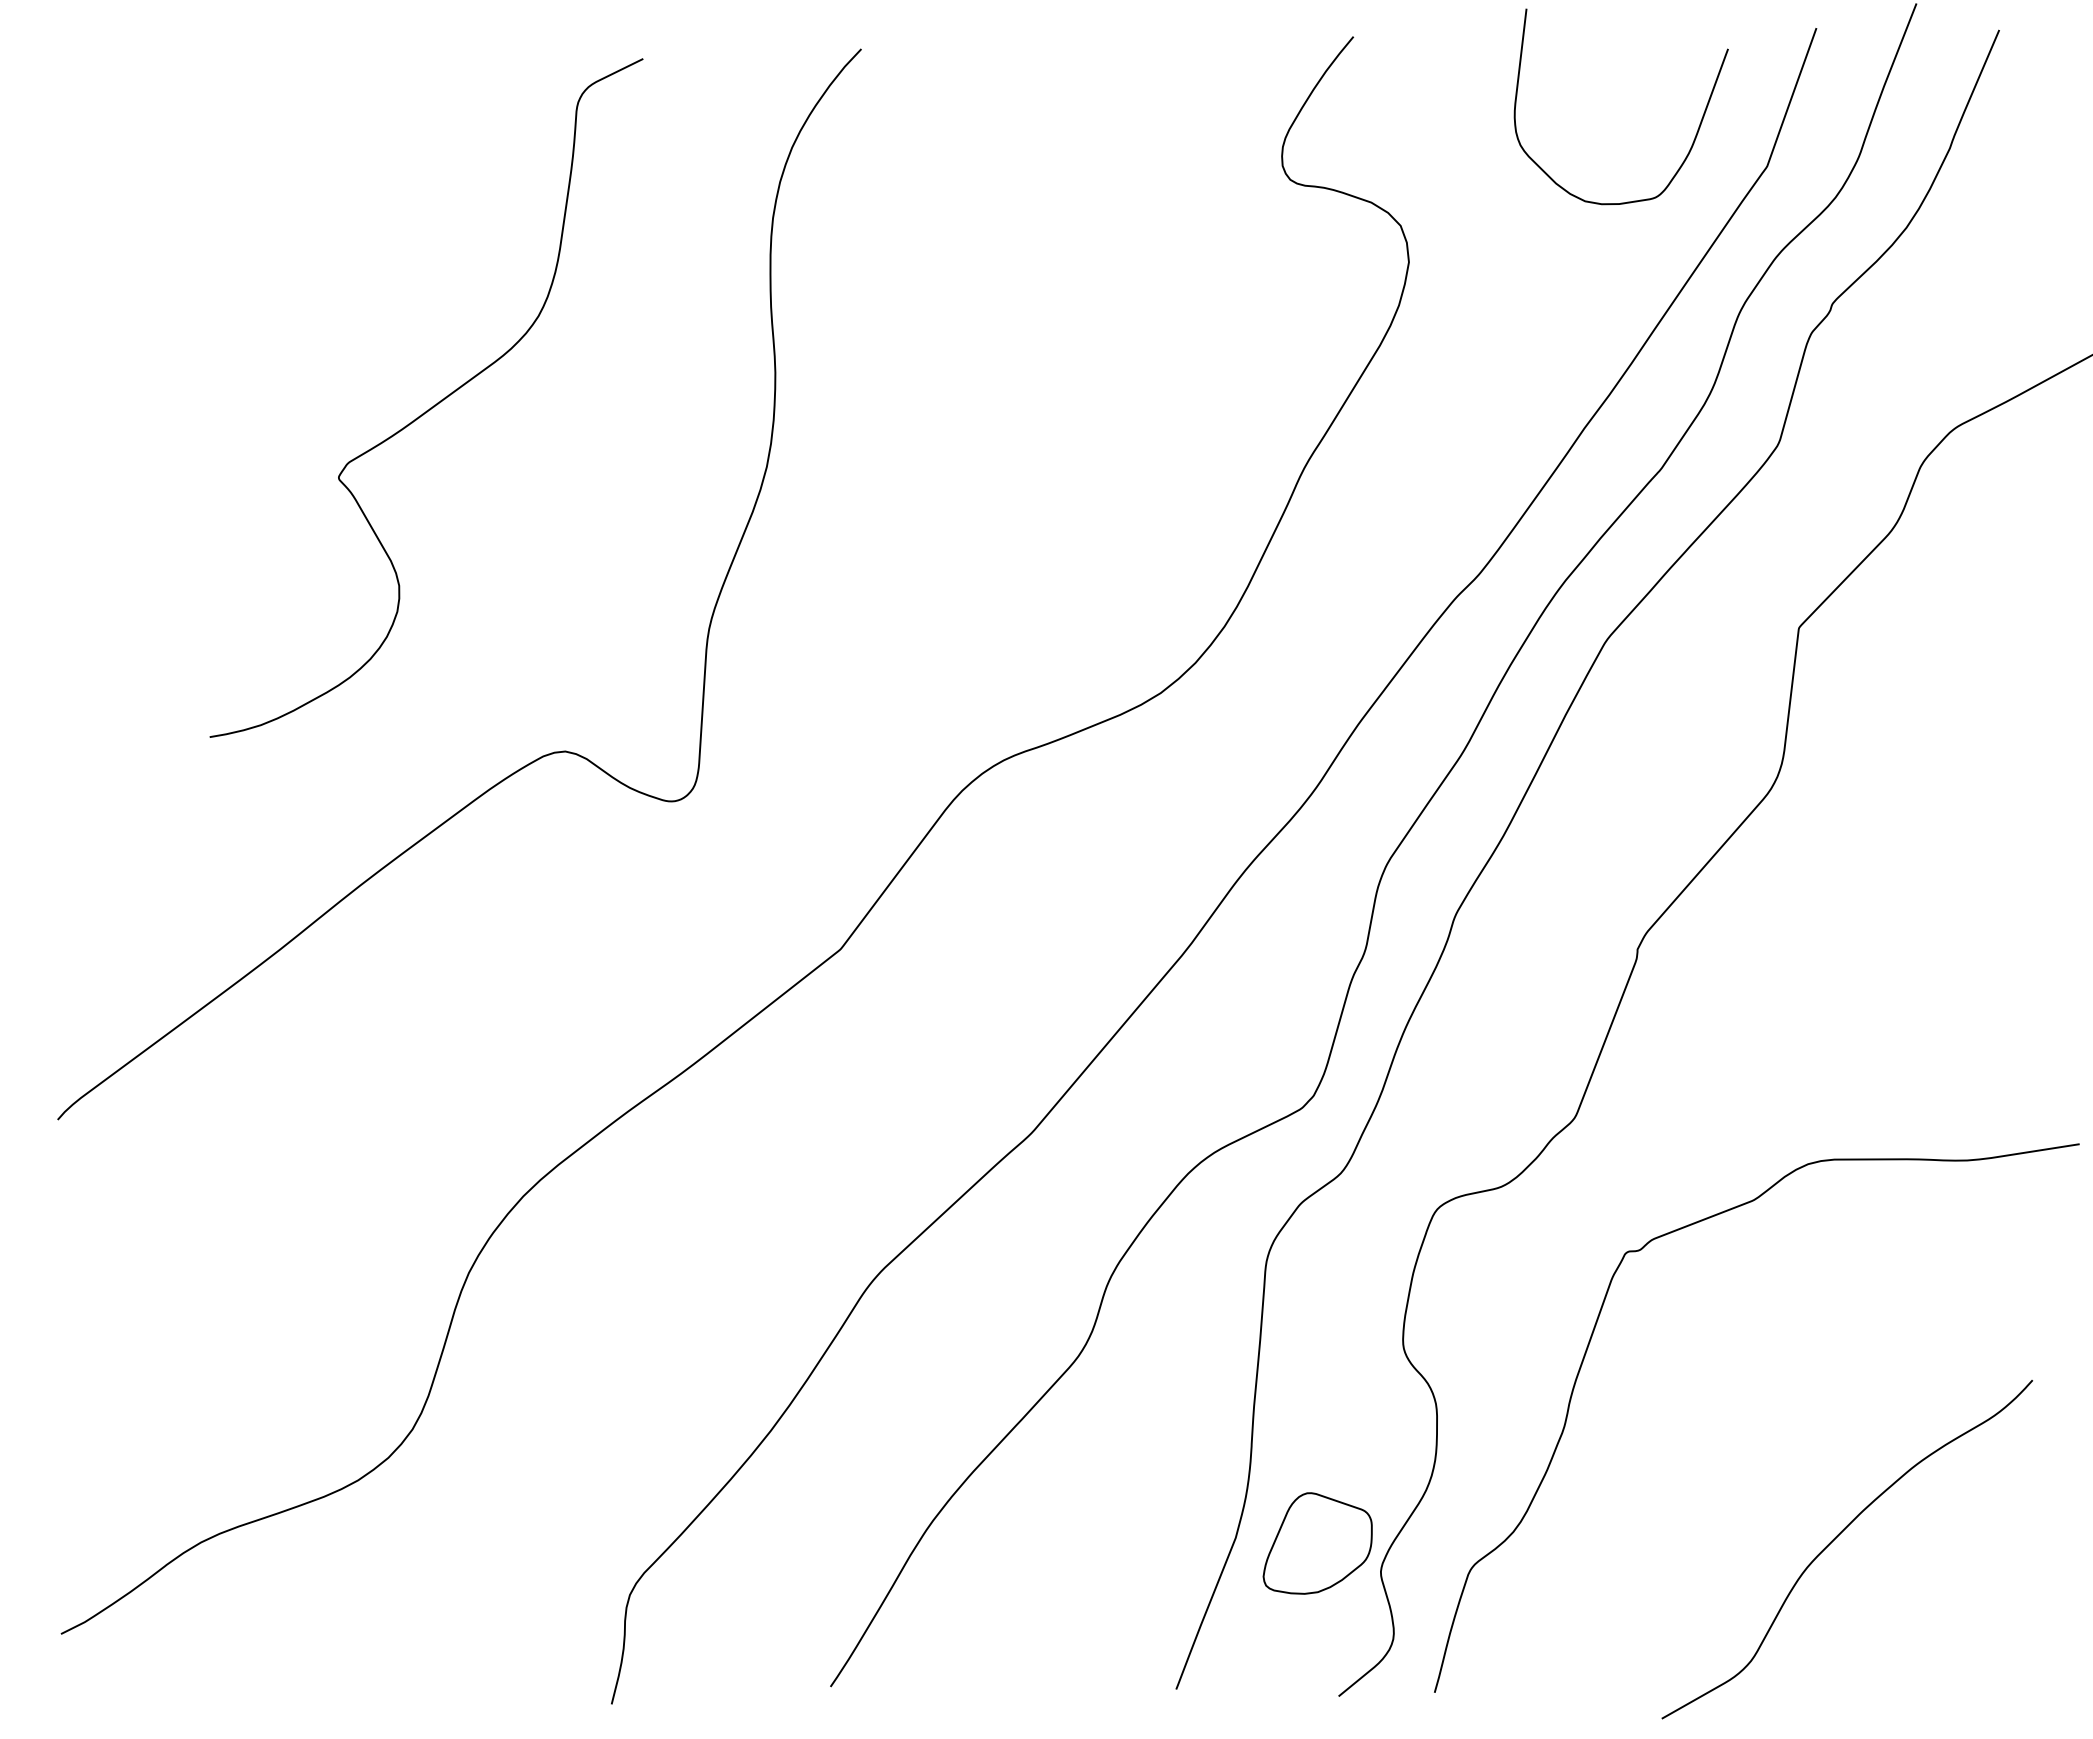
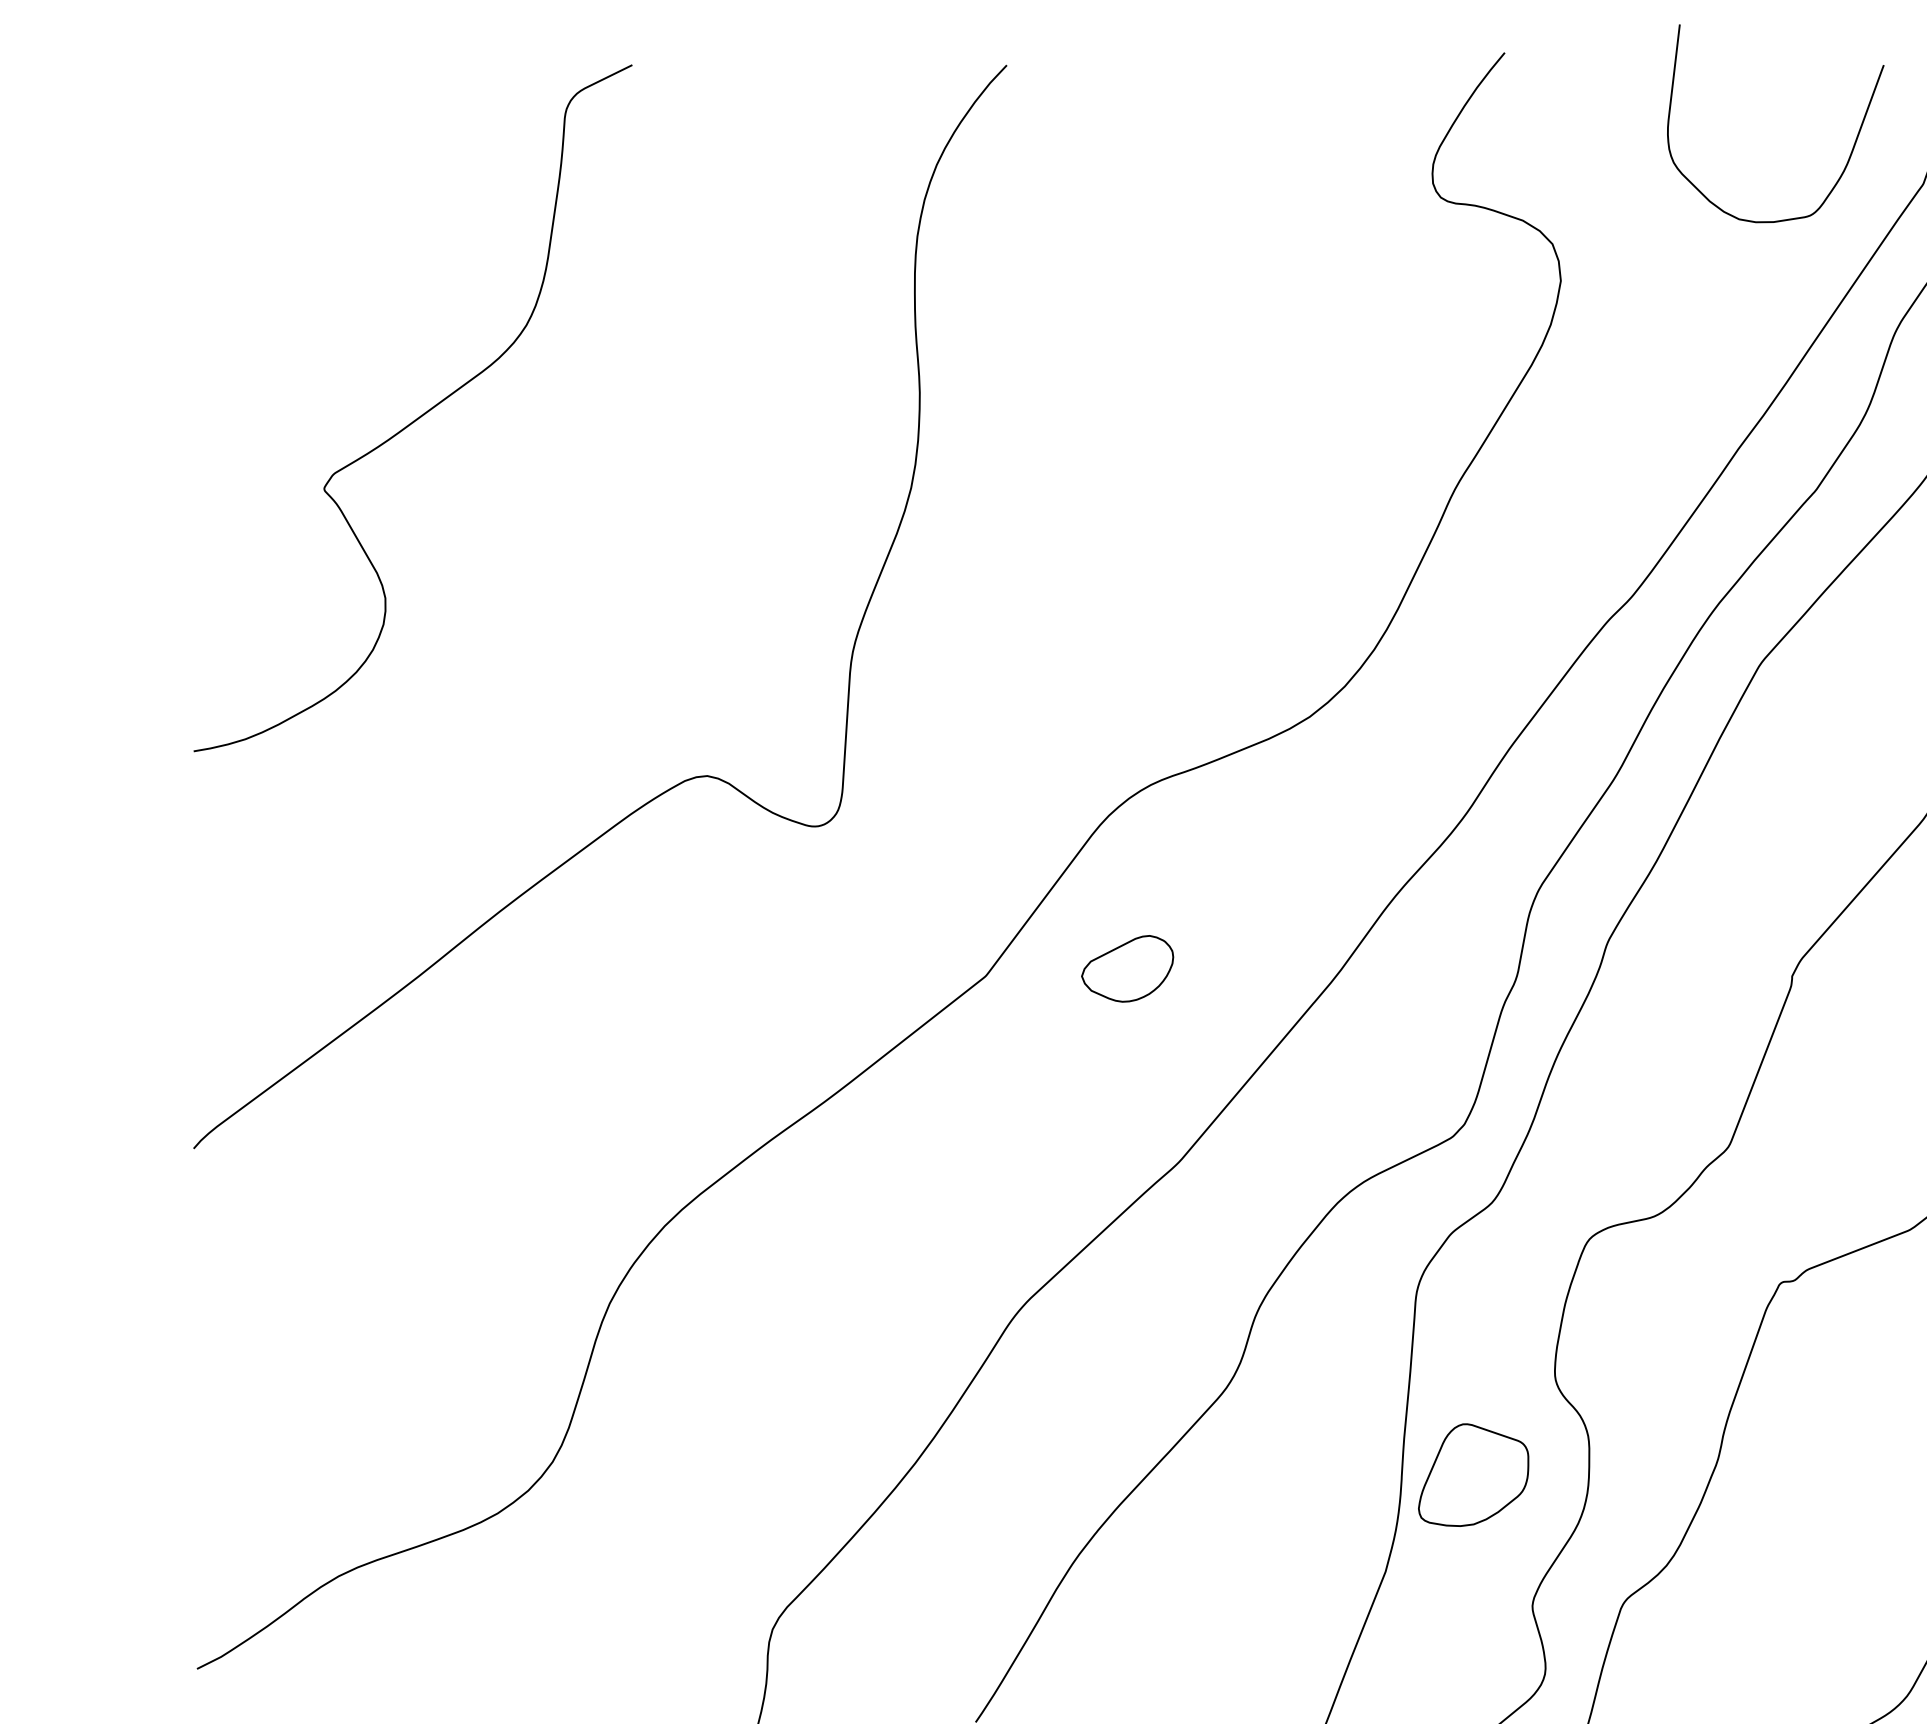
curve: (434, 404) -> (421, 414), moved
part: (980, 941) -> (1127, 968), added
part: (1317, 1543) -> (1473, 1475), moved

